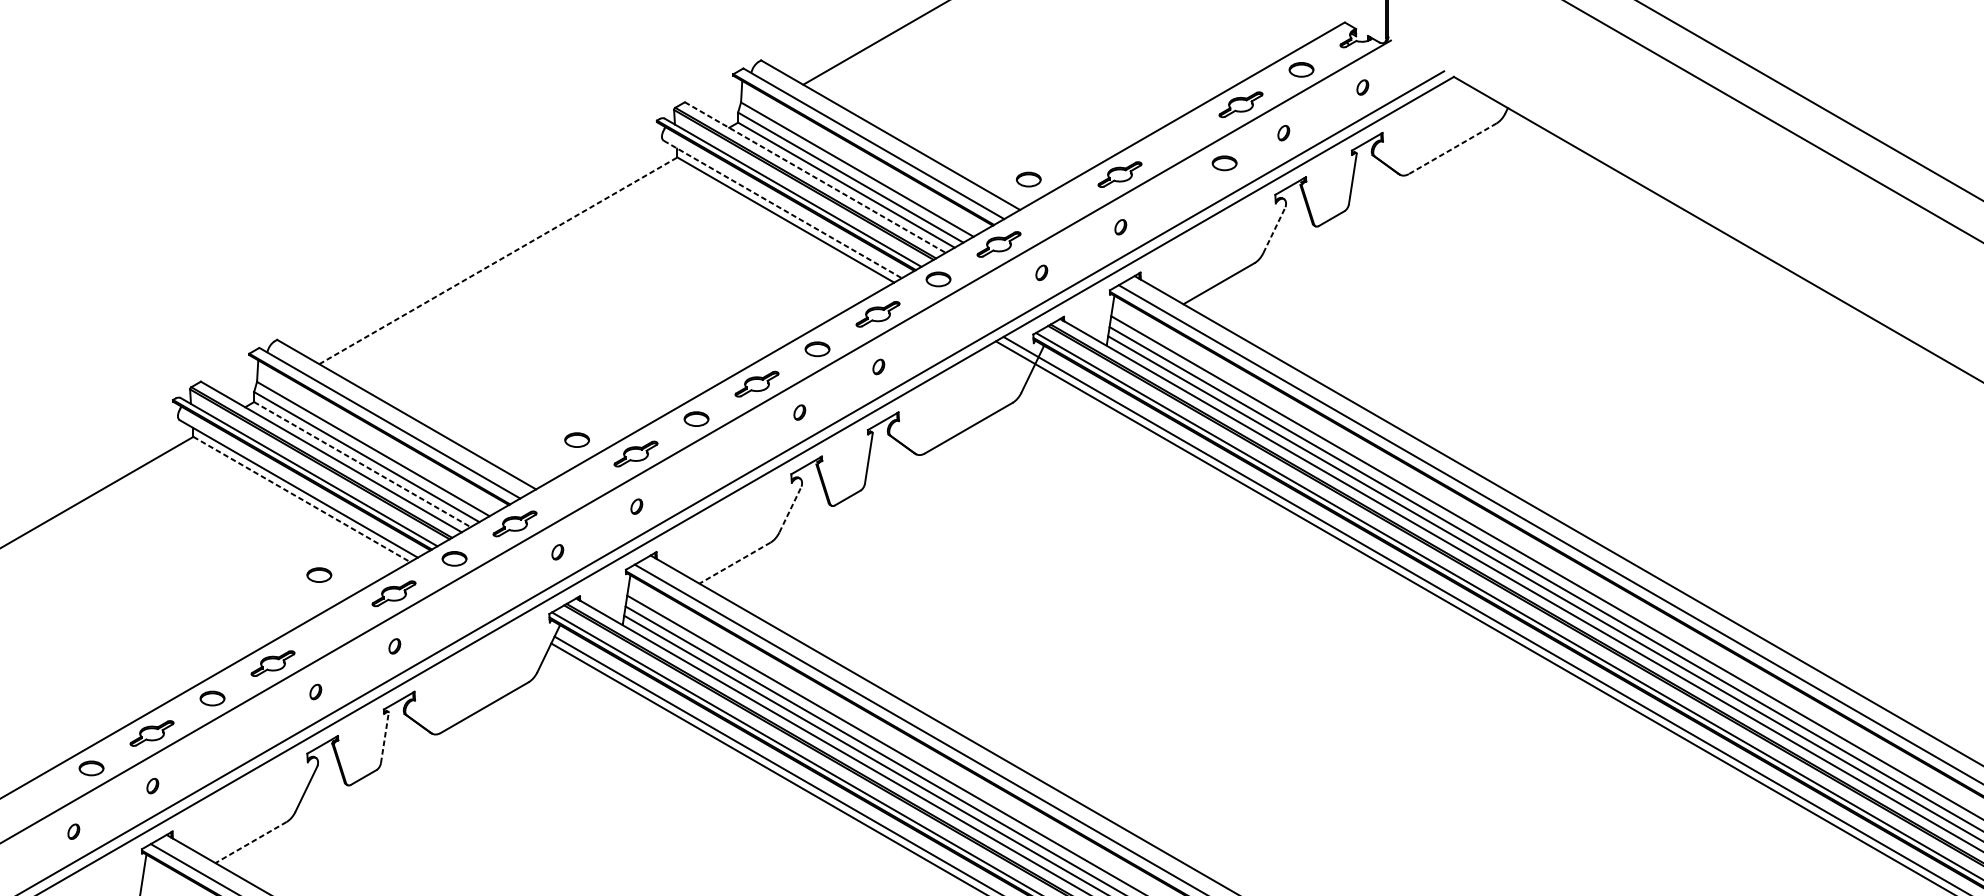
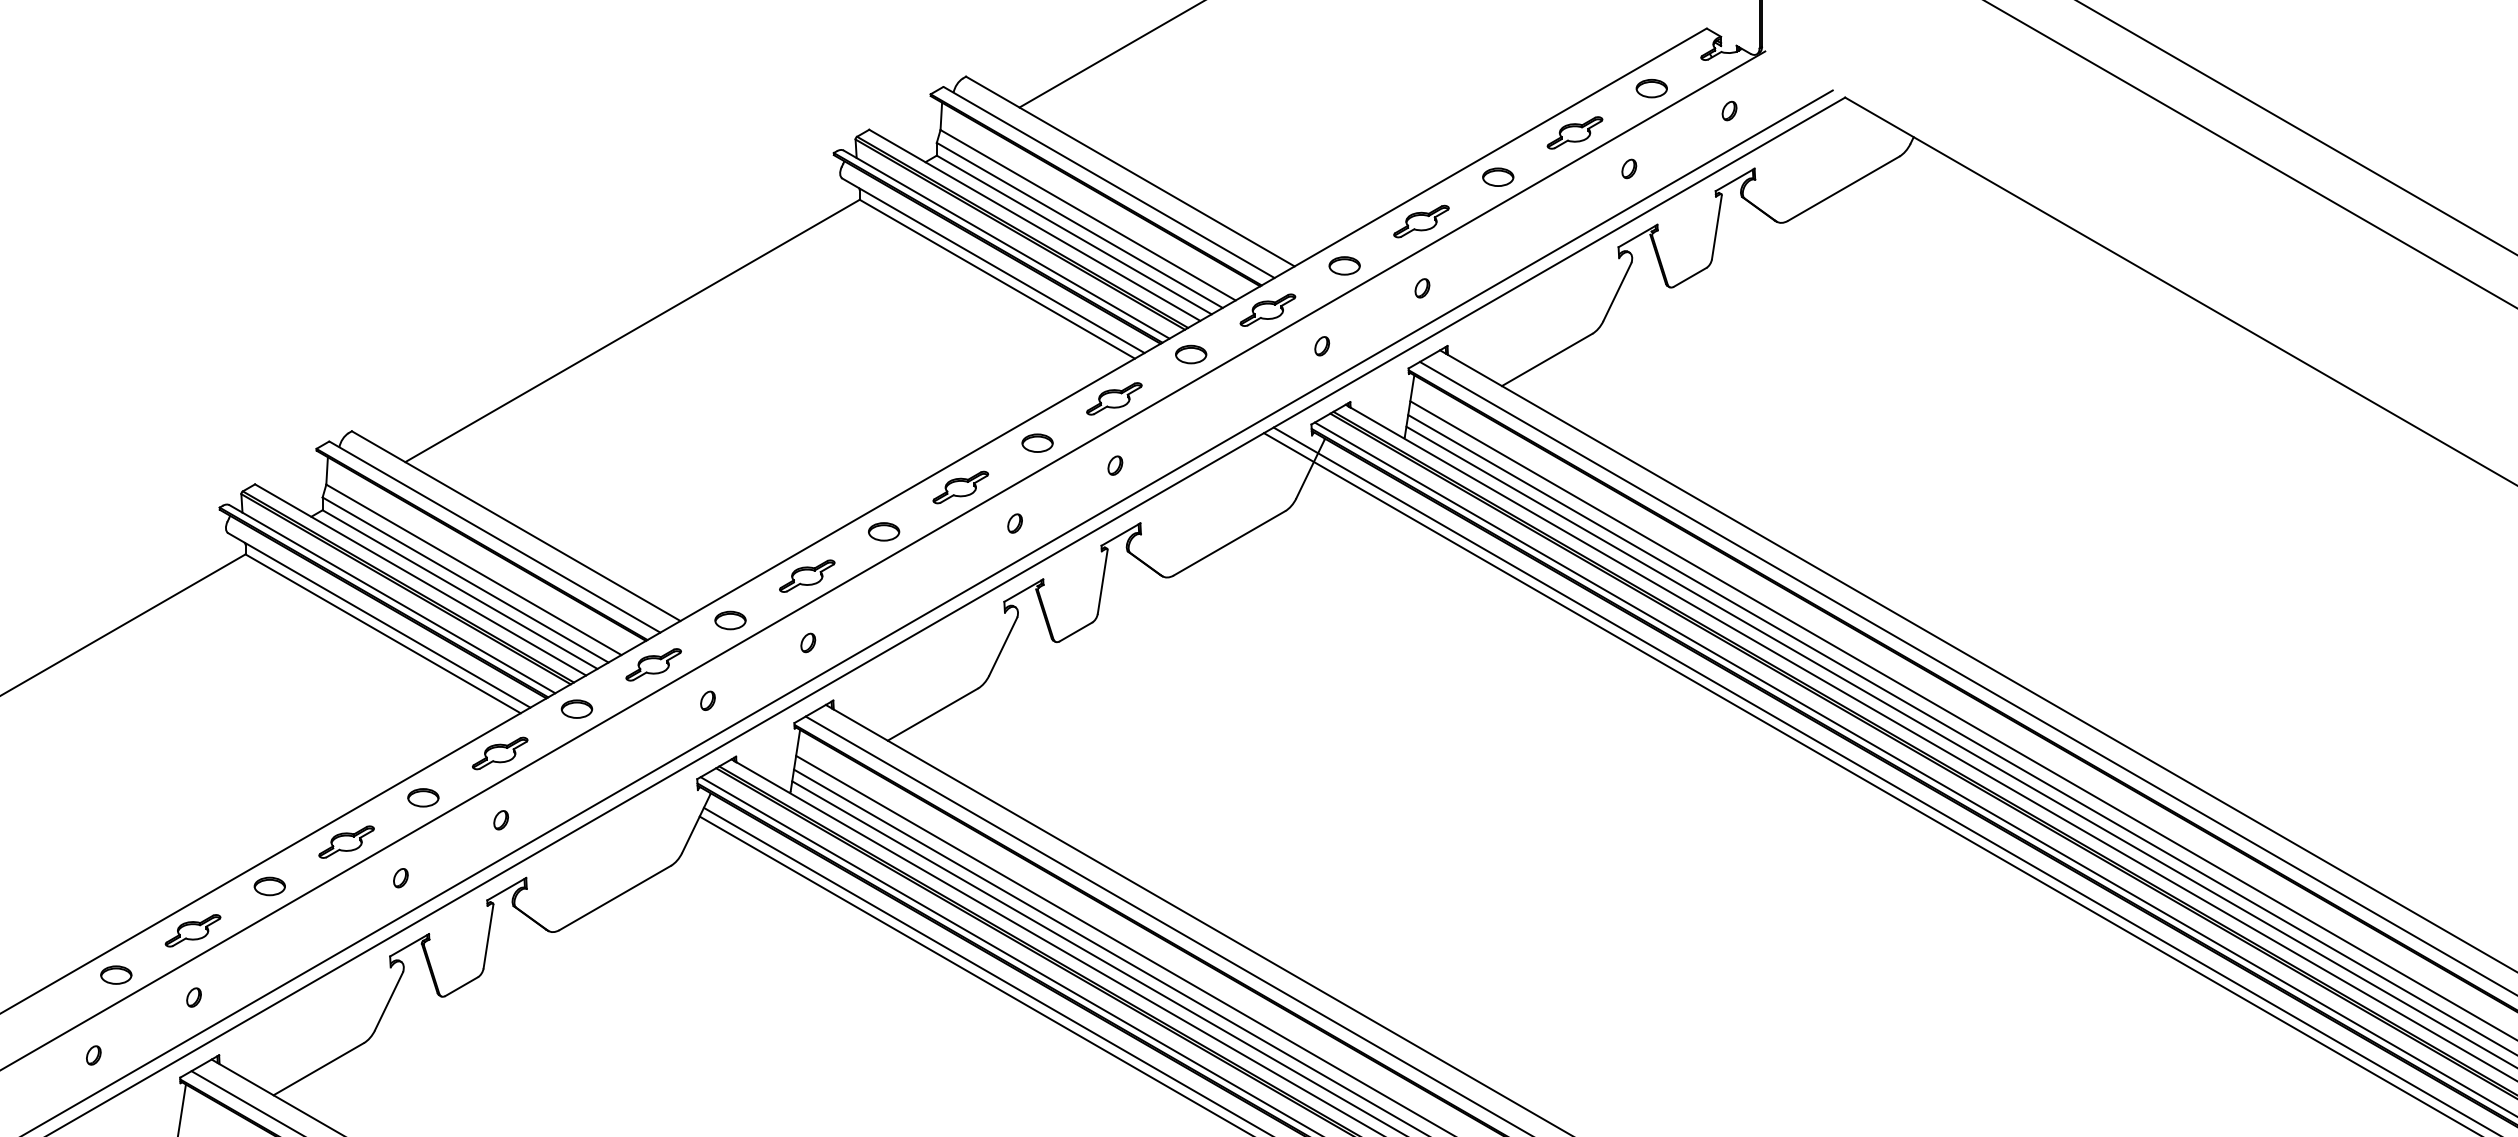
line: (1452, 149) -> (1843, 189), dashed -> solid
part: (1224, 162) -> (1498, 176), moved
line: (815, 177) -> (1035, 225), dashed -> solid
part: (1028, 179) -> (1344, 265), moved
line: (783, 210) -> (994, 266), dashed -> solid
line: (1274, 229) -> (1617, 291), dashed -> solid
line: (498, 260) -> (632, 330), dashed -> solid
part: (577, 440) -> (730, 620), moved
line: (362, 464) -> (460, 589), dashed -> solid
line: (302, 499) -> (383, 633), dashed -> solid
line: (790, 509) -> (1003, 646), dashed -> solid
line: (734, 563) -> (932, 714), dashed -> solid
part: (319, 574) -> (423, 797), moved
line: (384, 737) -> (488, 936), dashed -> solid
line: (250, 842) -> (318, 1069), dashed -> solid

